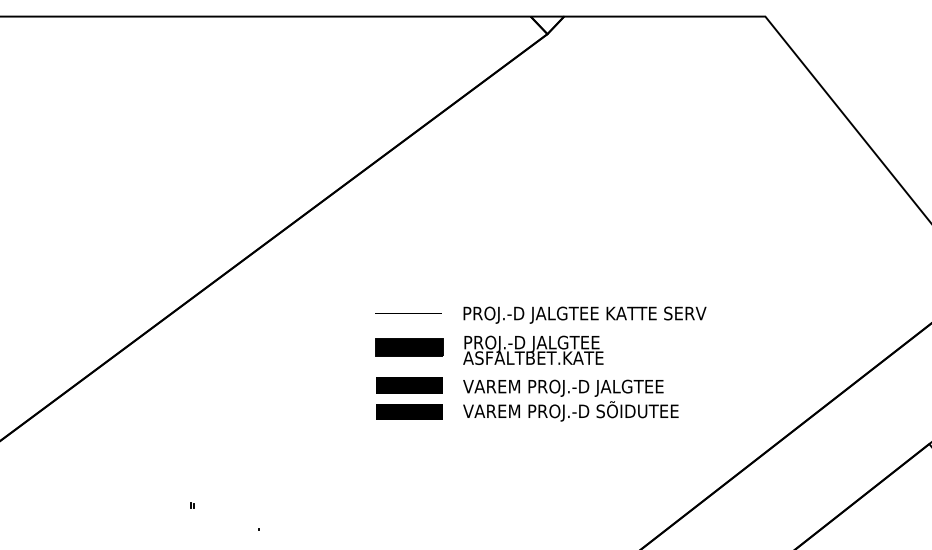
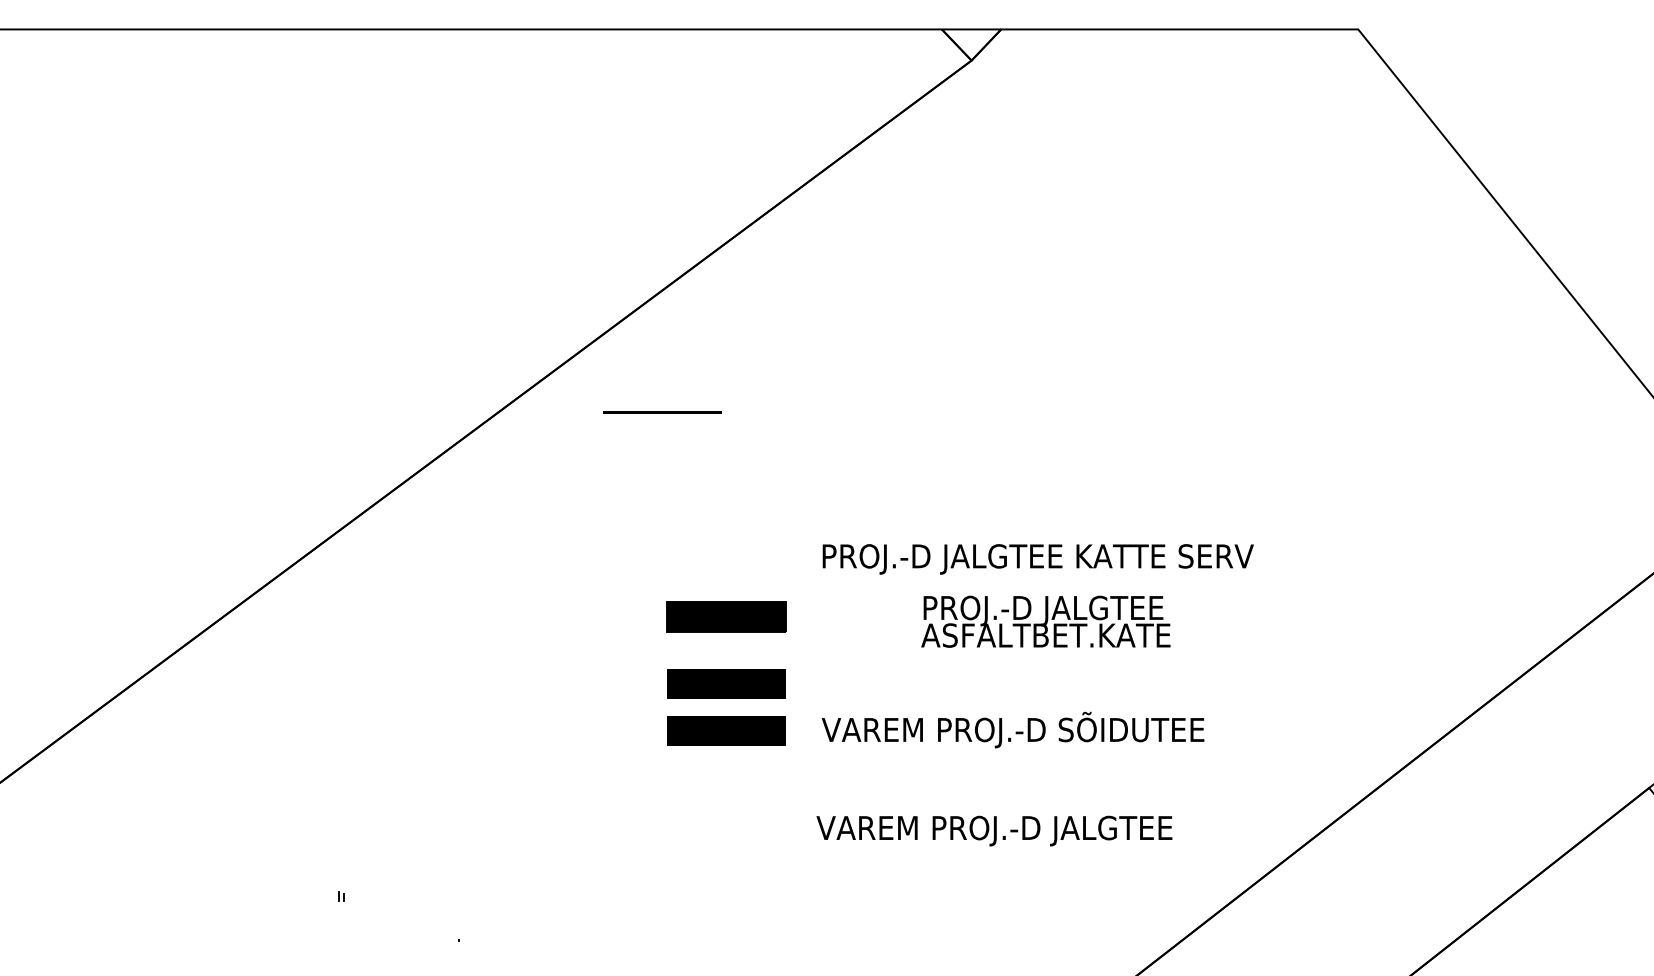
line: (408, 313) -> (662, 412), moved
text: (533, 349) -> (1046, 620), moved
text: (563, 387) -> (994, 829), moved

